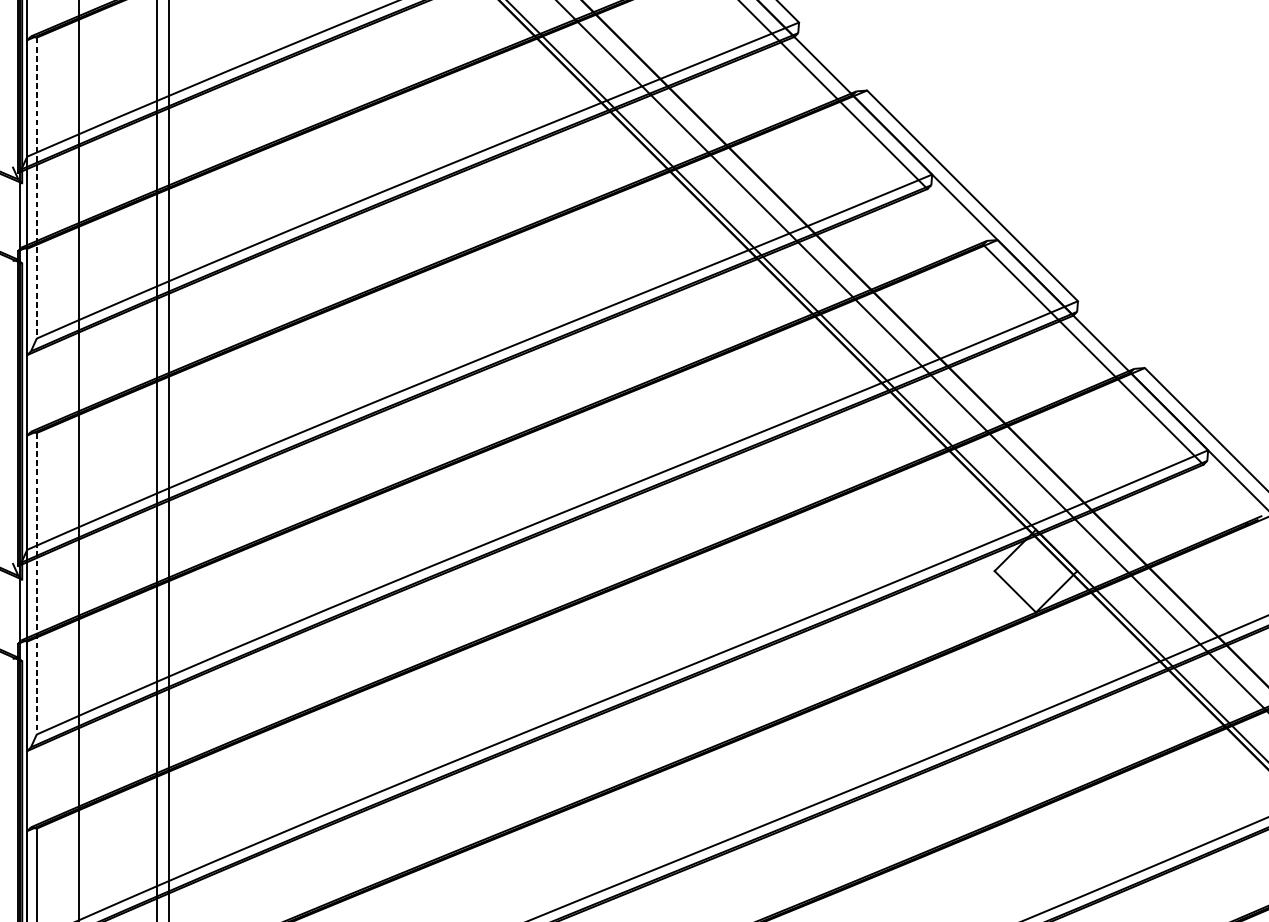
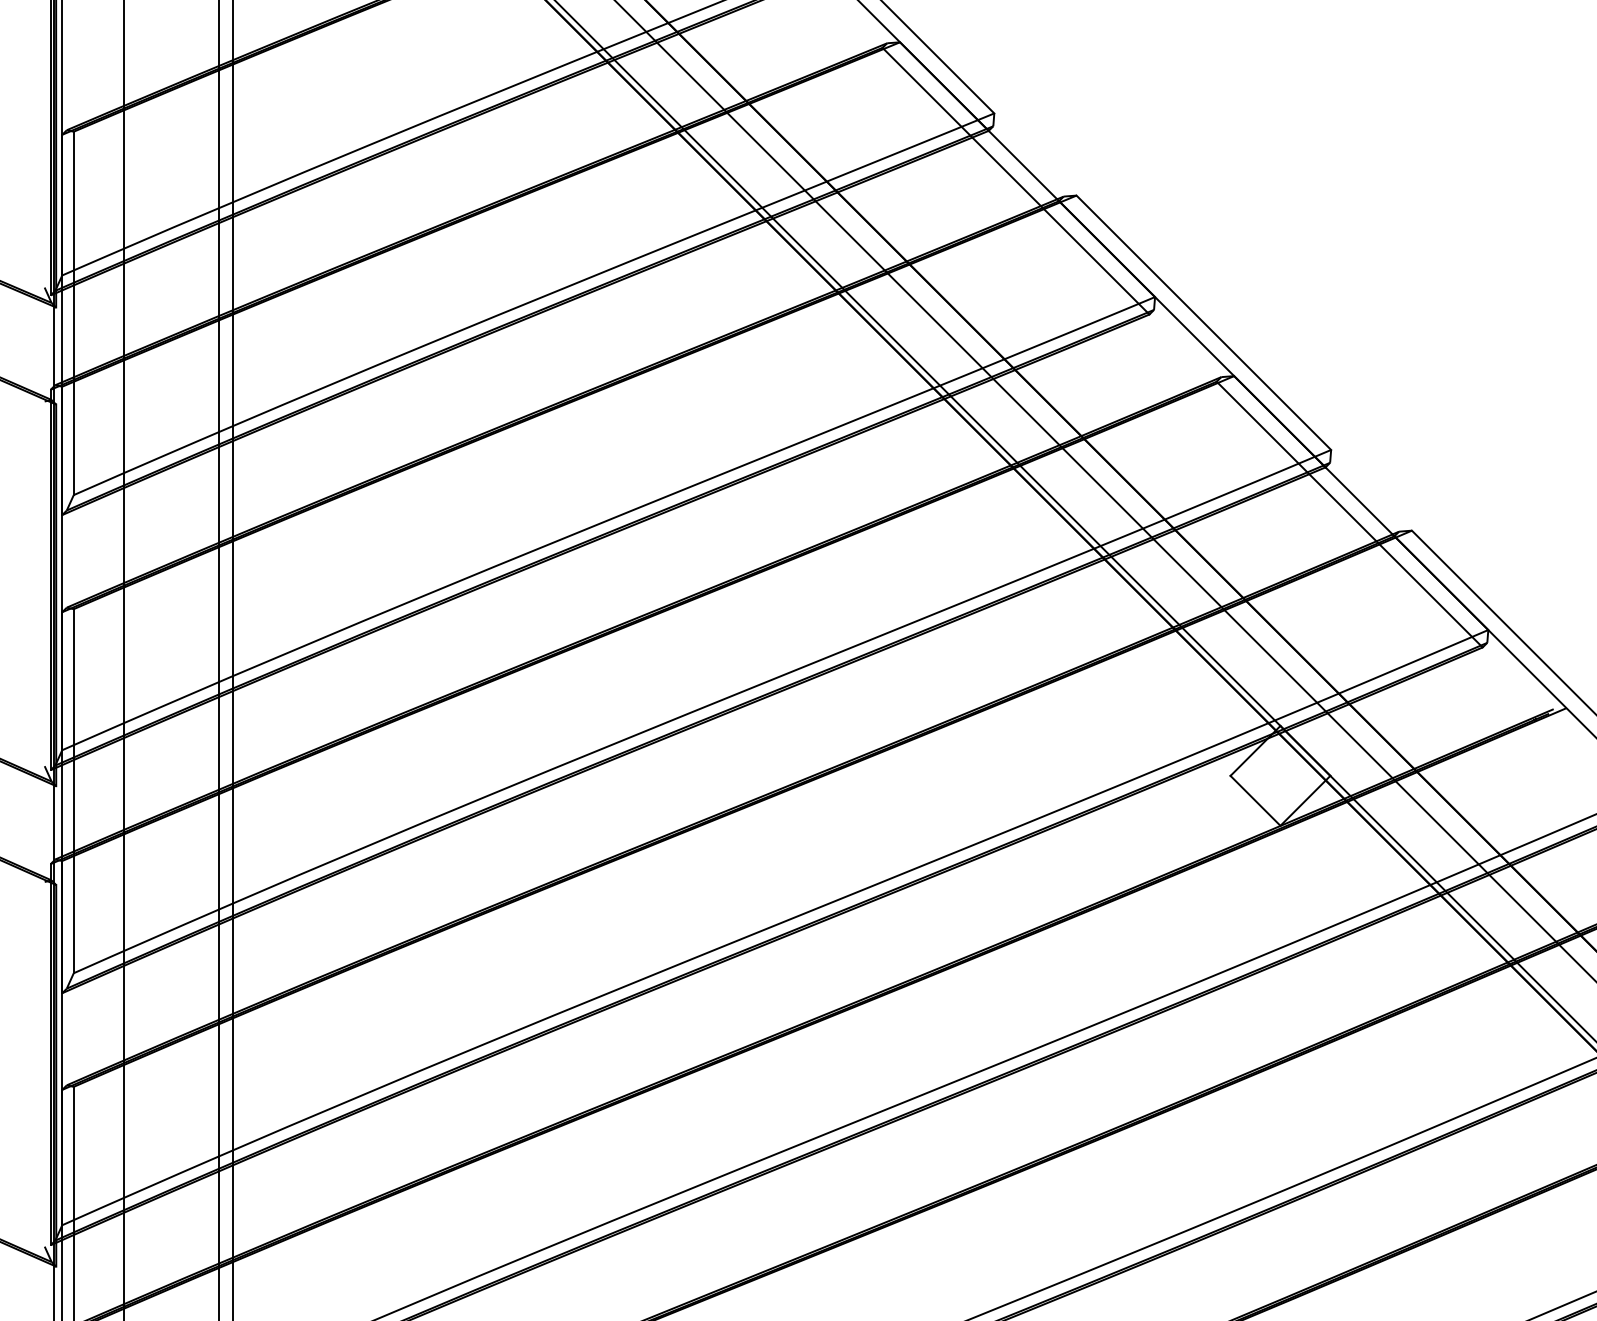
line: (36, 188) -> (73, 313), dashed -> solid
line: (36, 584) -> (73, 791), dashed -> solid

